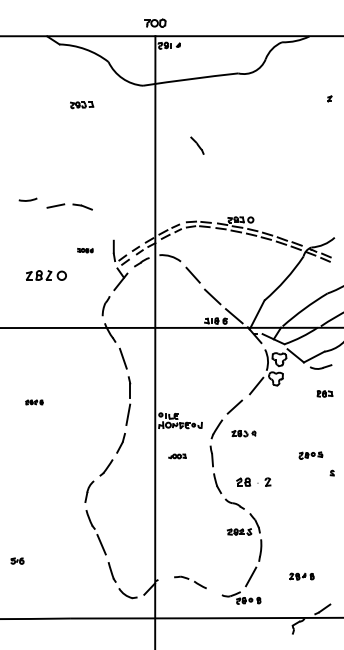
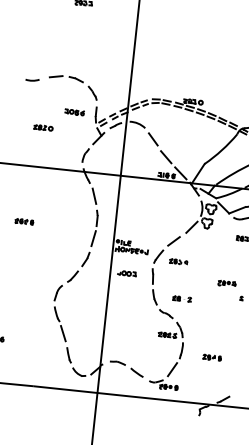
part: (197, 145) -> (92, 93), moved
arc: (27, 199) -> (32, 79), moved
part: (85, 250) -> (74, 112), size x1.67
part: (46, 275) -> (43, 127), size x0.62
part: (34, 402) -> (24, 221), size x1.43
part: (177, 456) -> (127, 273), size x1.43
part: (253, 481) -> (181, 298), size x0.71
part: (301, 576) -> (211, 357), moved
part: (190, 582) -> (126, 368), size x1.43

